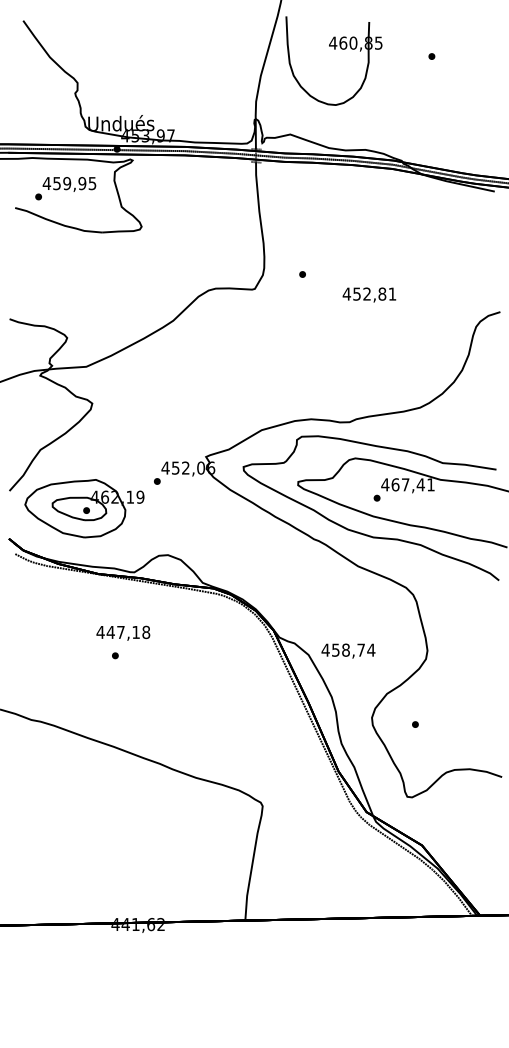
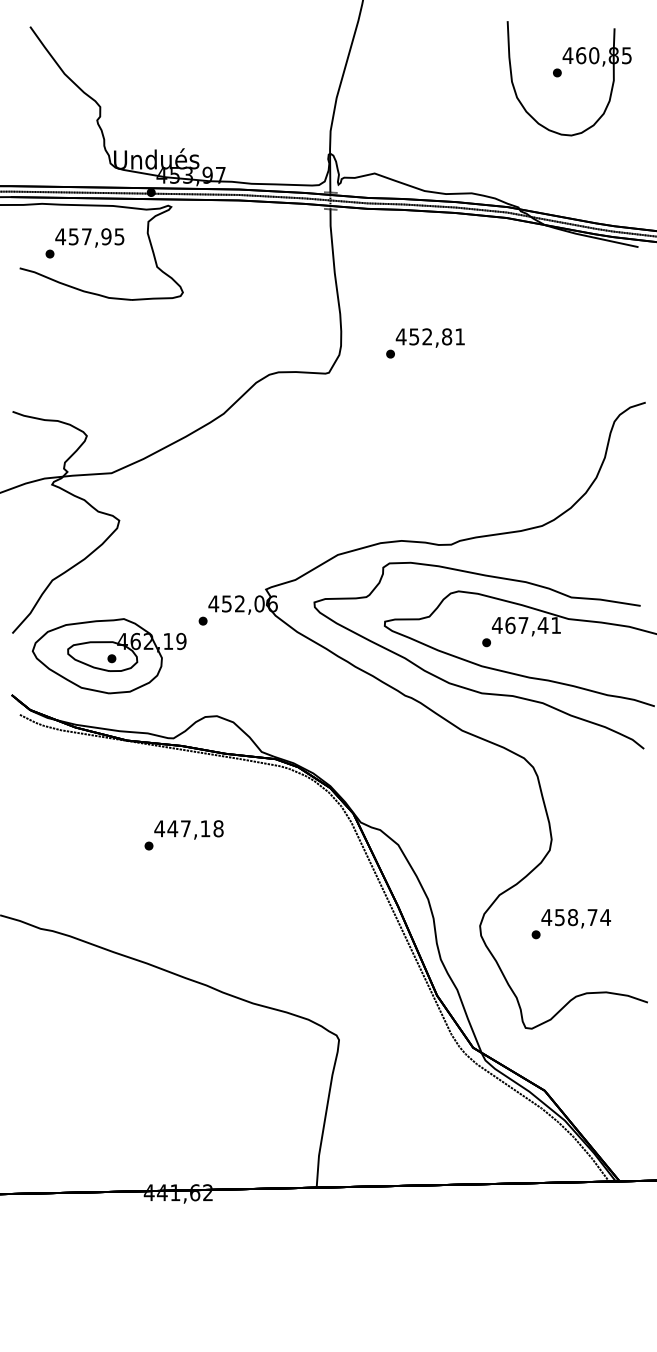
part: (334, 49) -> (569, 63), moved
text: (67, 183) -> (87, 236), 459,95 -> 457,95
text: (369, 294) -> (430, 337), moved
text: (123, 632) -> (189, 828), moved
text: (348, 650) -> (576, 917), moved

